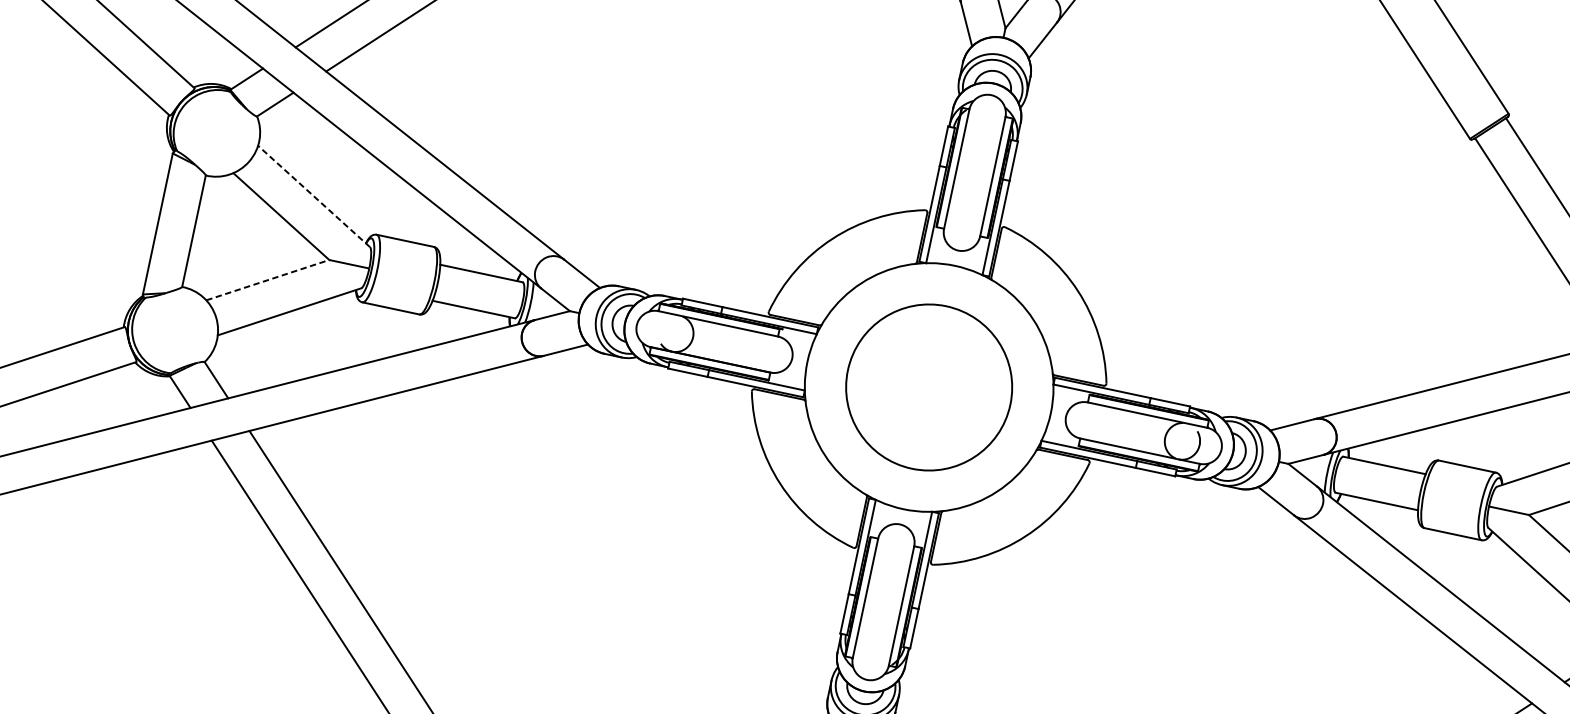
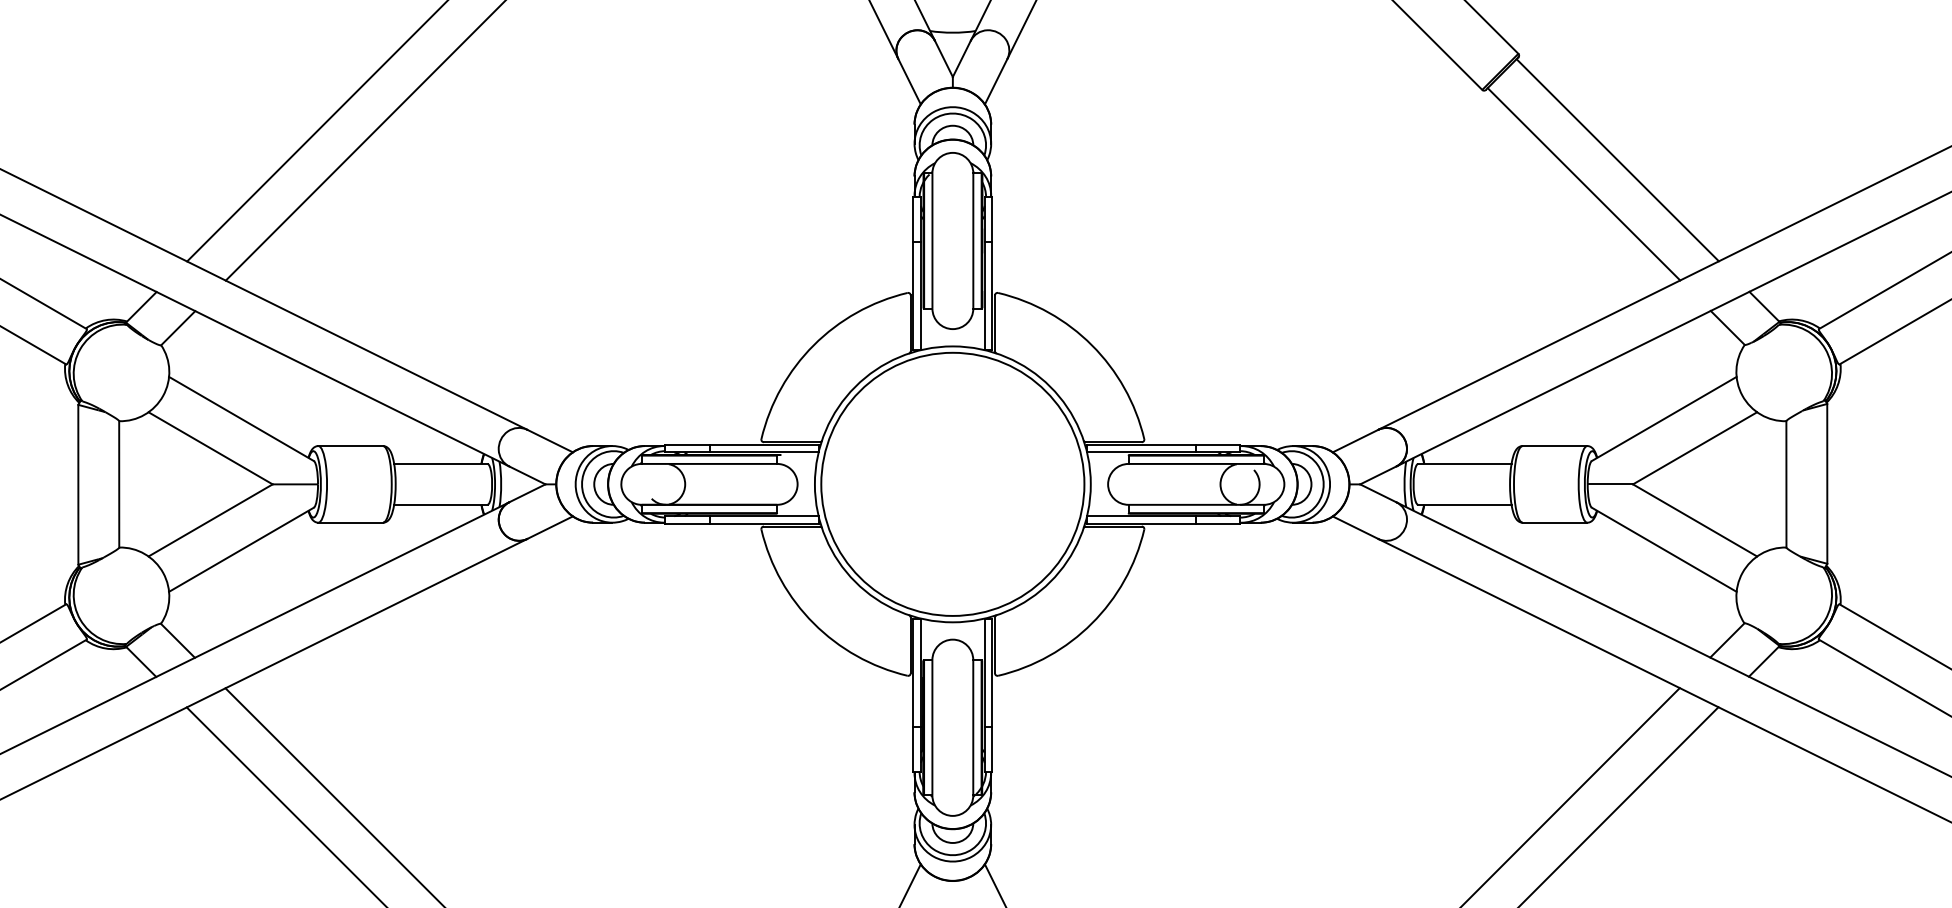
line: (314, 196) -> (241, 418), dashed -> solid
line: (267, 280) -> (210, 520), dashed -> solid
circle: (929, 386) -> (952, 483), size x1.43

